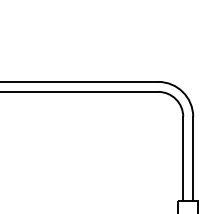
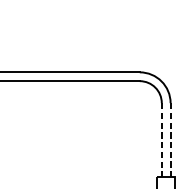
line: (183, 158) -> (162, 139), solid -> dashed
line: (193, 159) -> (170, 140), solid -> dashed

